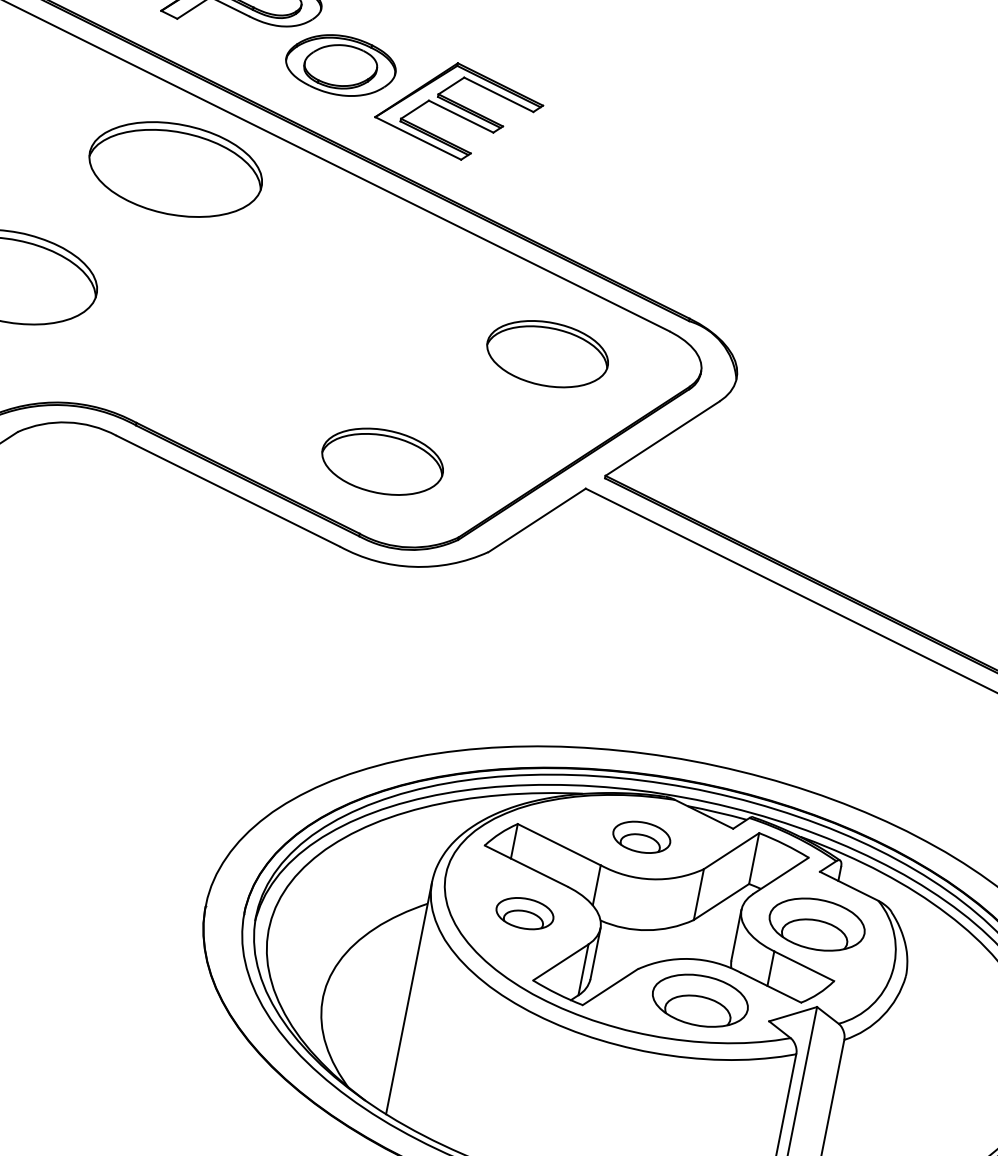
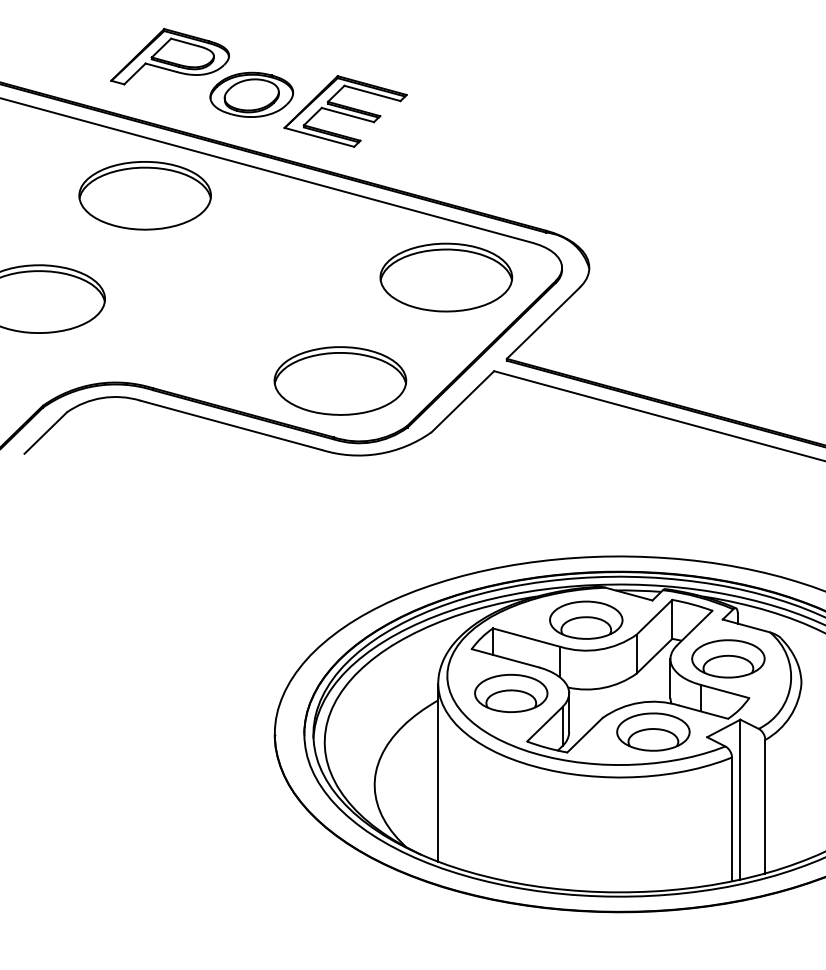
part: (547, 354) -> (446, 277), size x1.43
part: (382, 461) -> (340, 380), size x1.43
part: (642, 836) -> (586, 619), size x1.67
part: (525, 913) -> (511, 693), size x1.67

